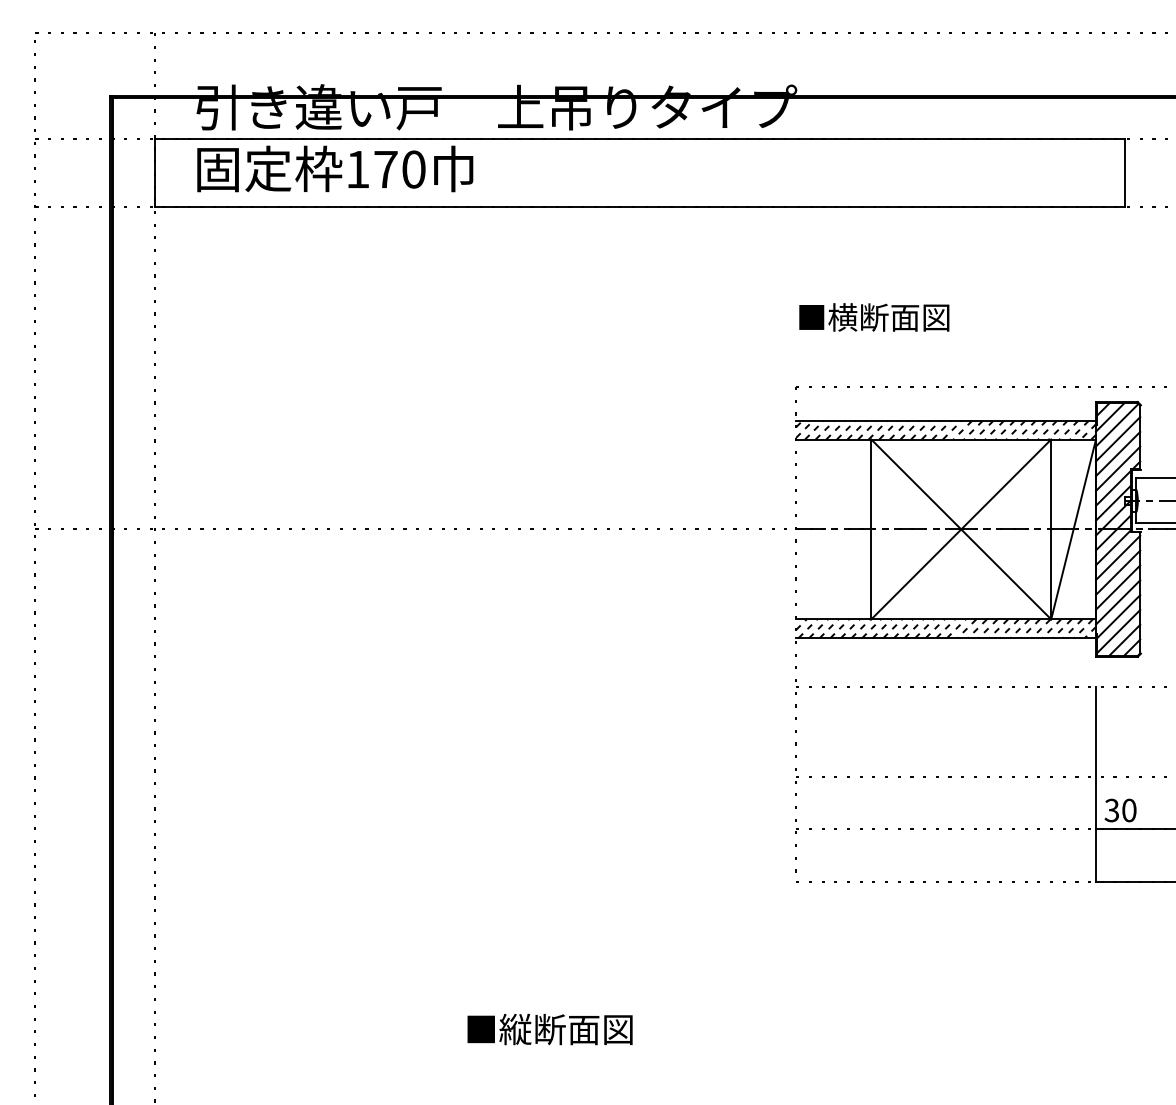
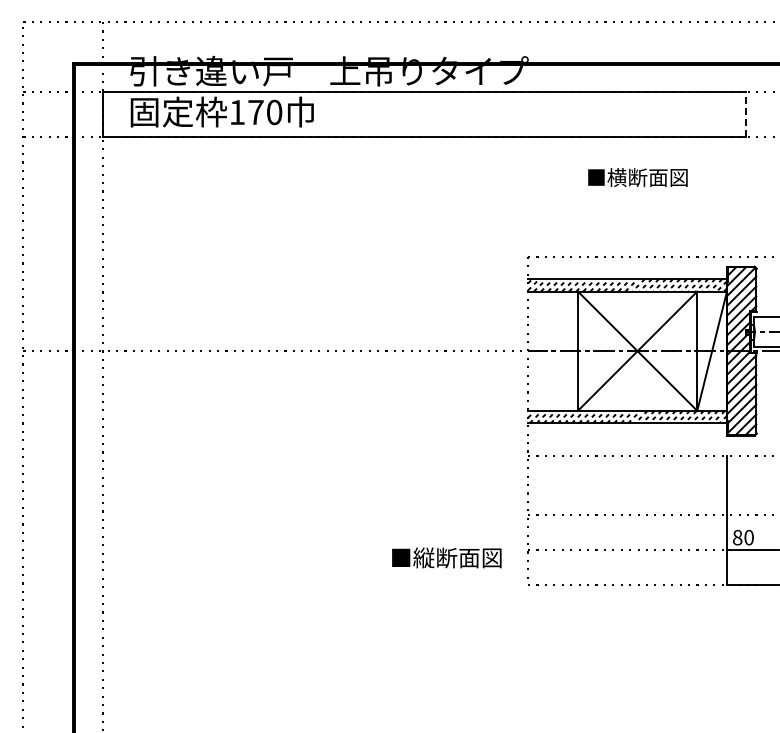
line: (1125, 172) -> (746, 114), solid -> dashed
text: (873, 317) -> (637, 177), moved
text: (1111, 810) -> (737, 537), 30 -> 80
text: (549, 1028) -> (446, 557), moved

